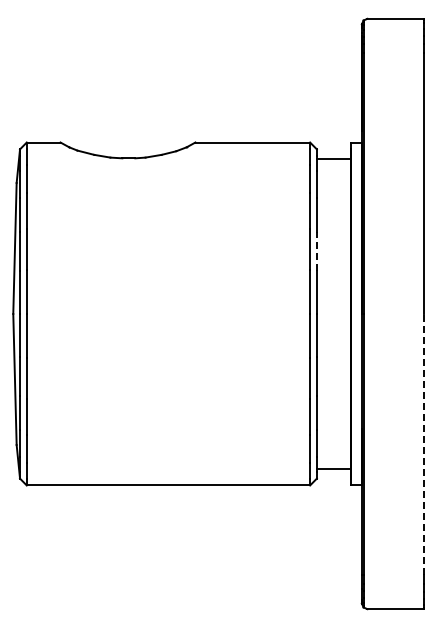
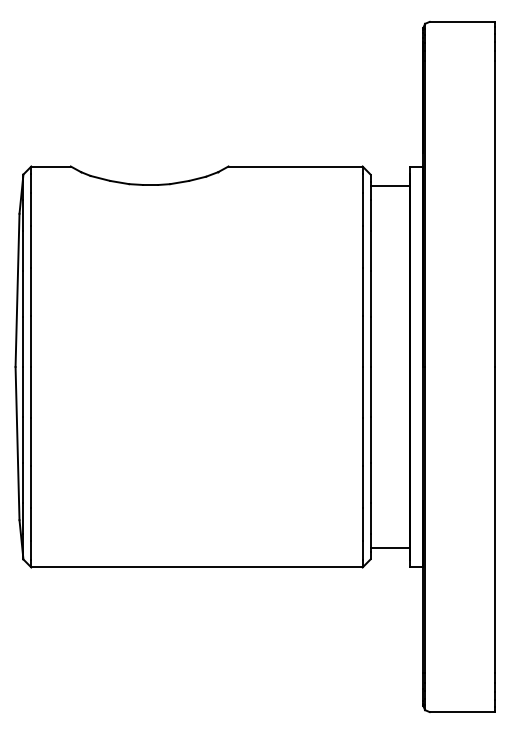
line: (316, 251) -> (370, 293), dashed -> solid
line: (423, 444) -> (495, 519), dashed -> solid

